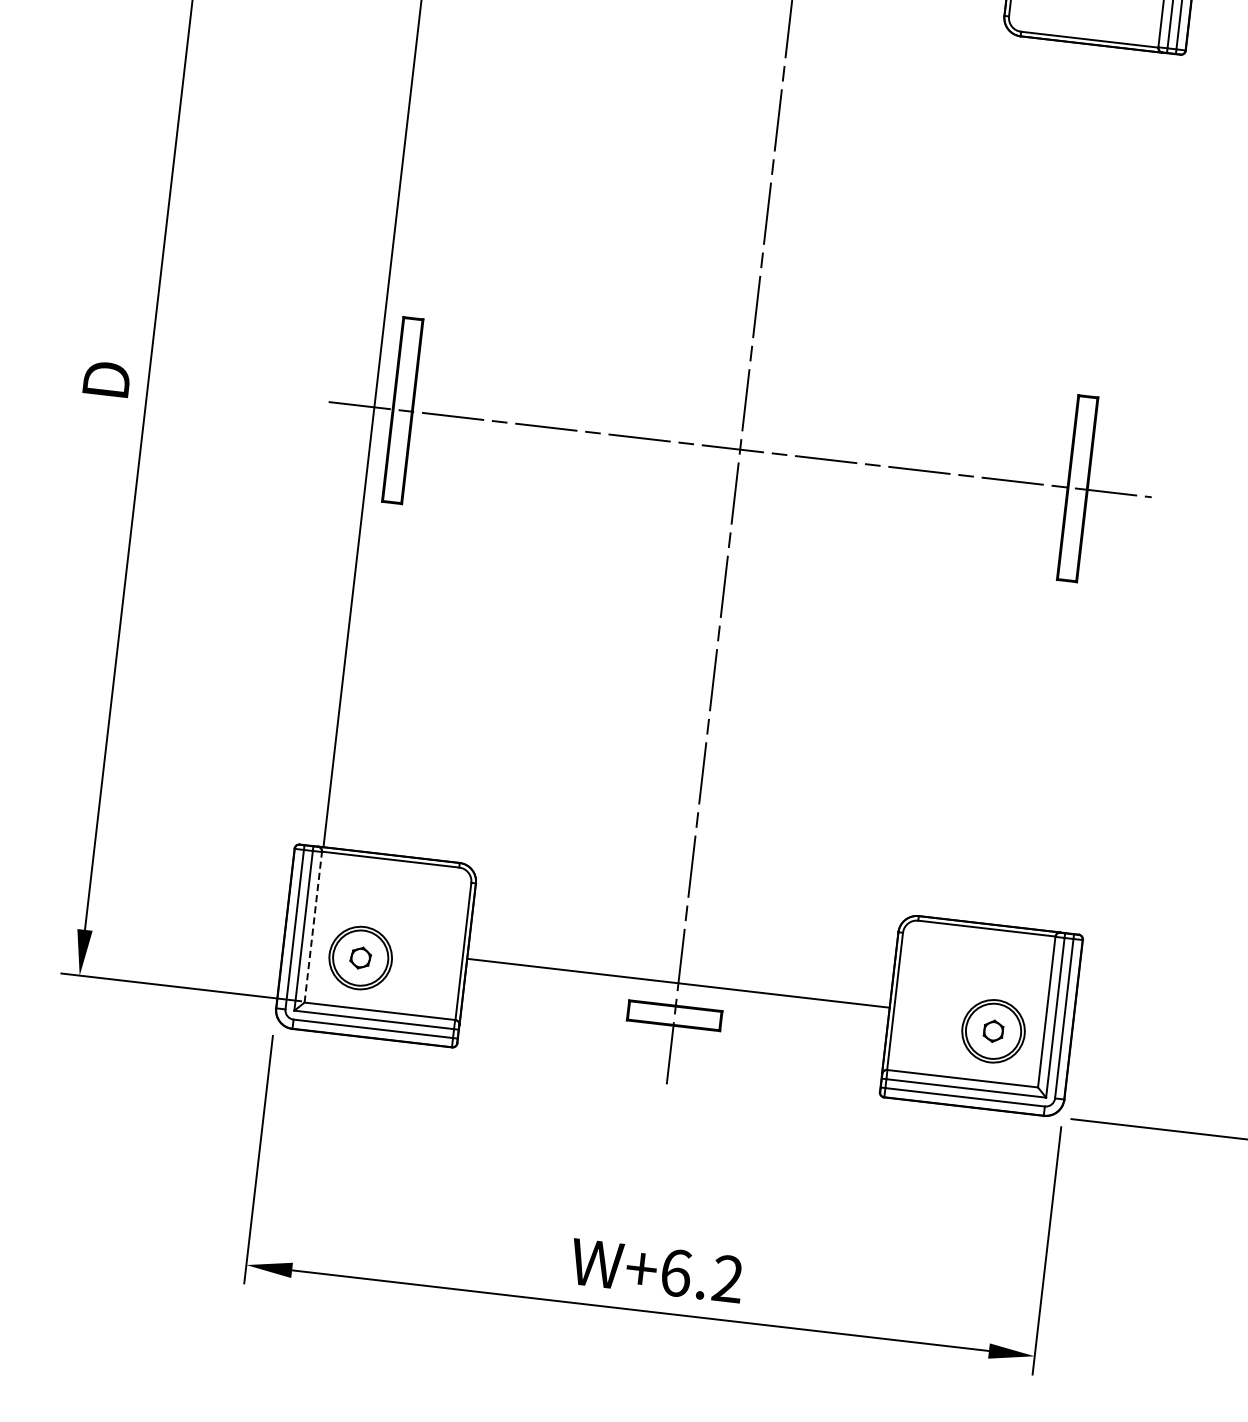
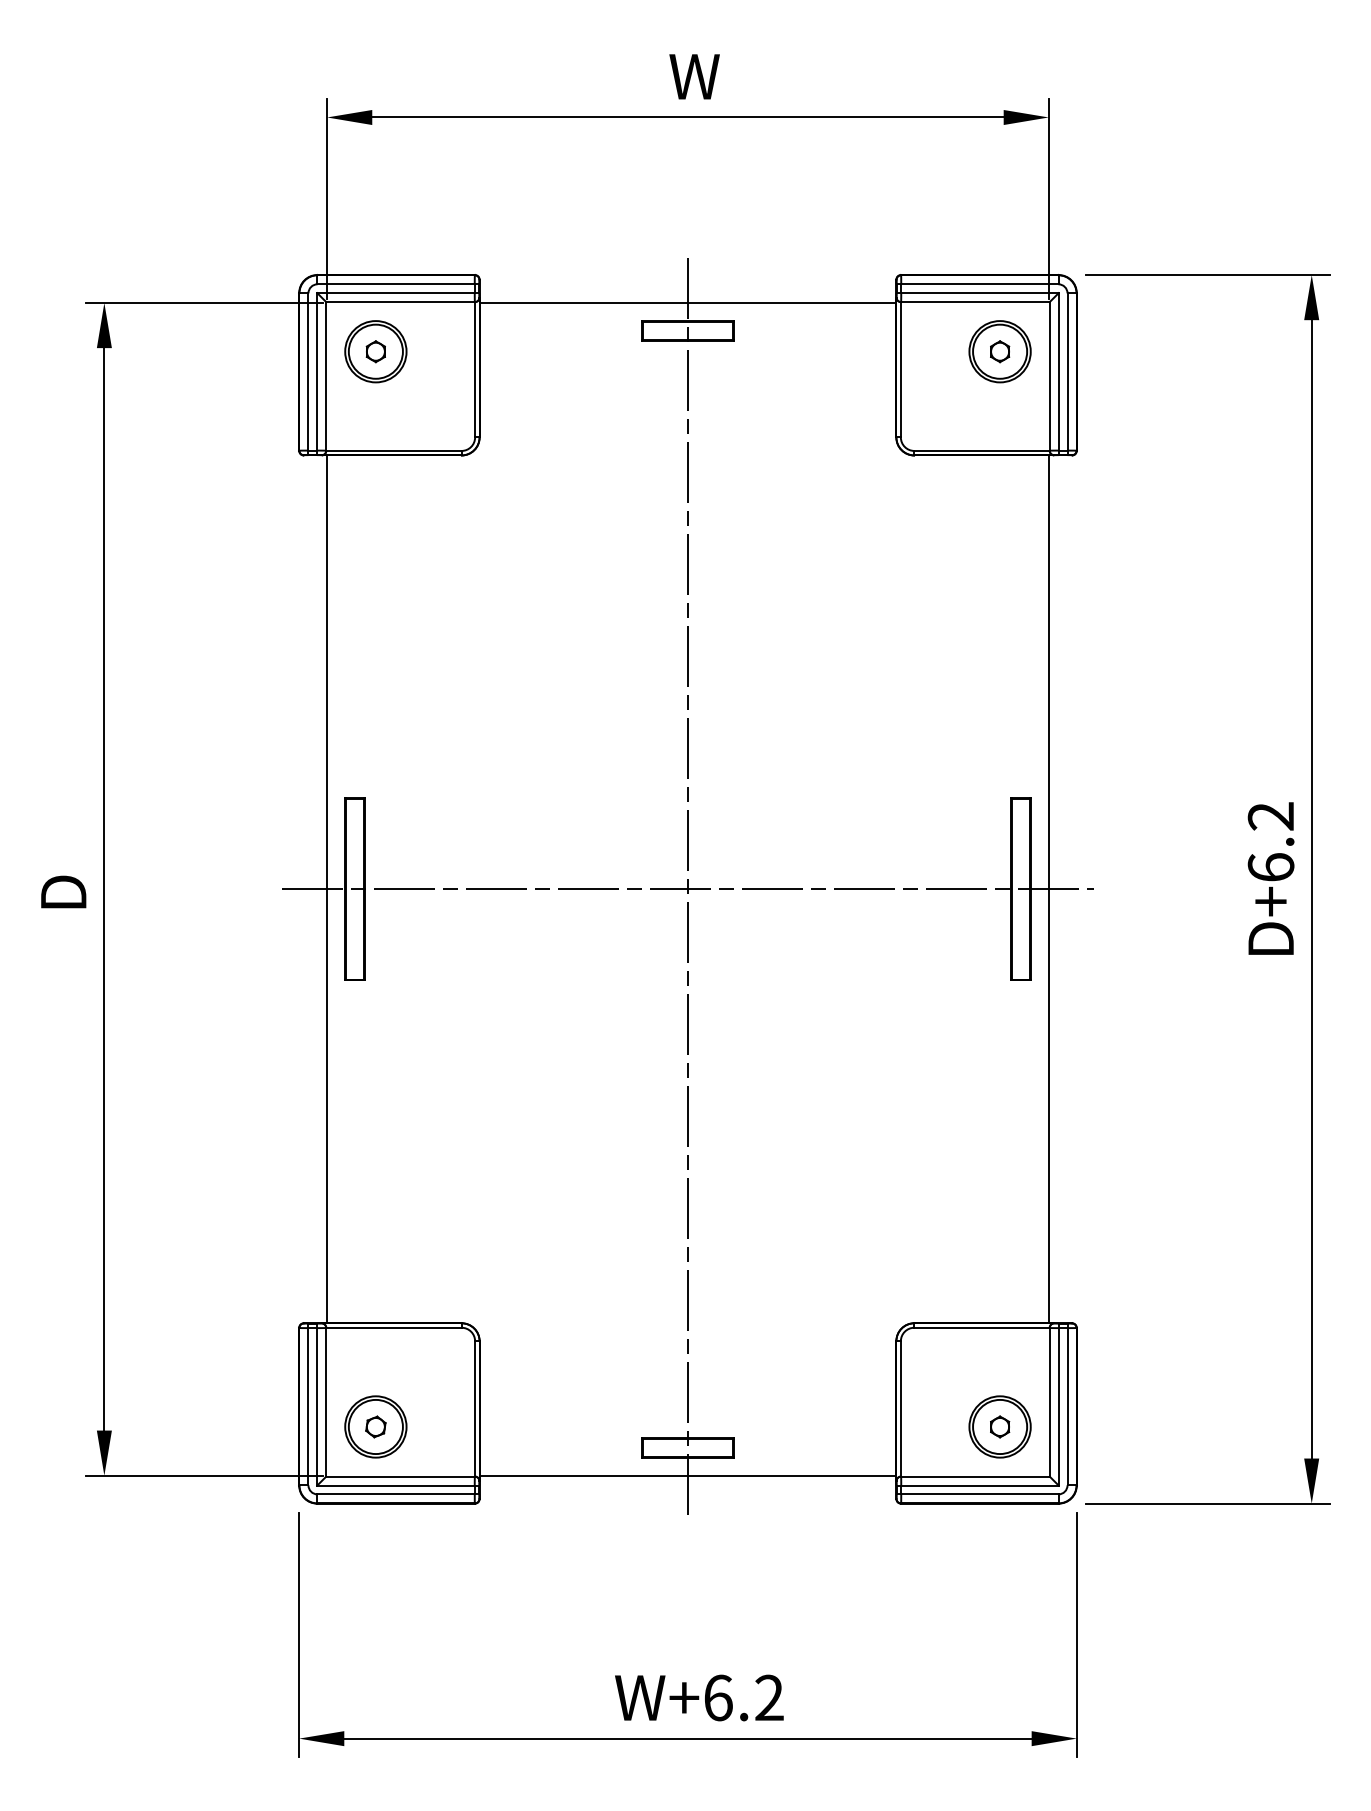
line: (1105, 492) -> (1048, 889), added
line: (313, 926) -> (326, 1401), dashed -> solid
line: (677, 983) -> (687, 1475), moved

